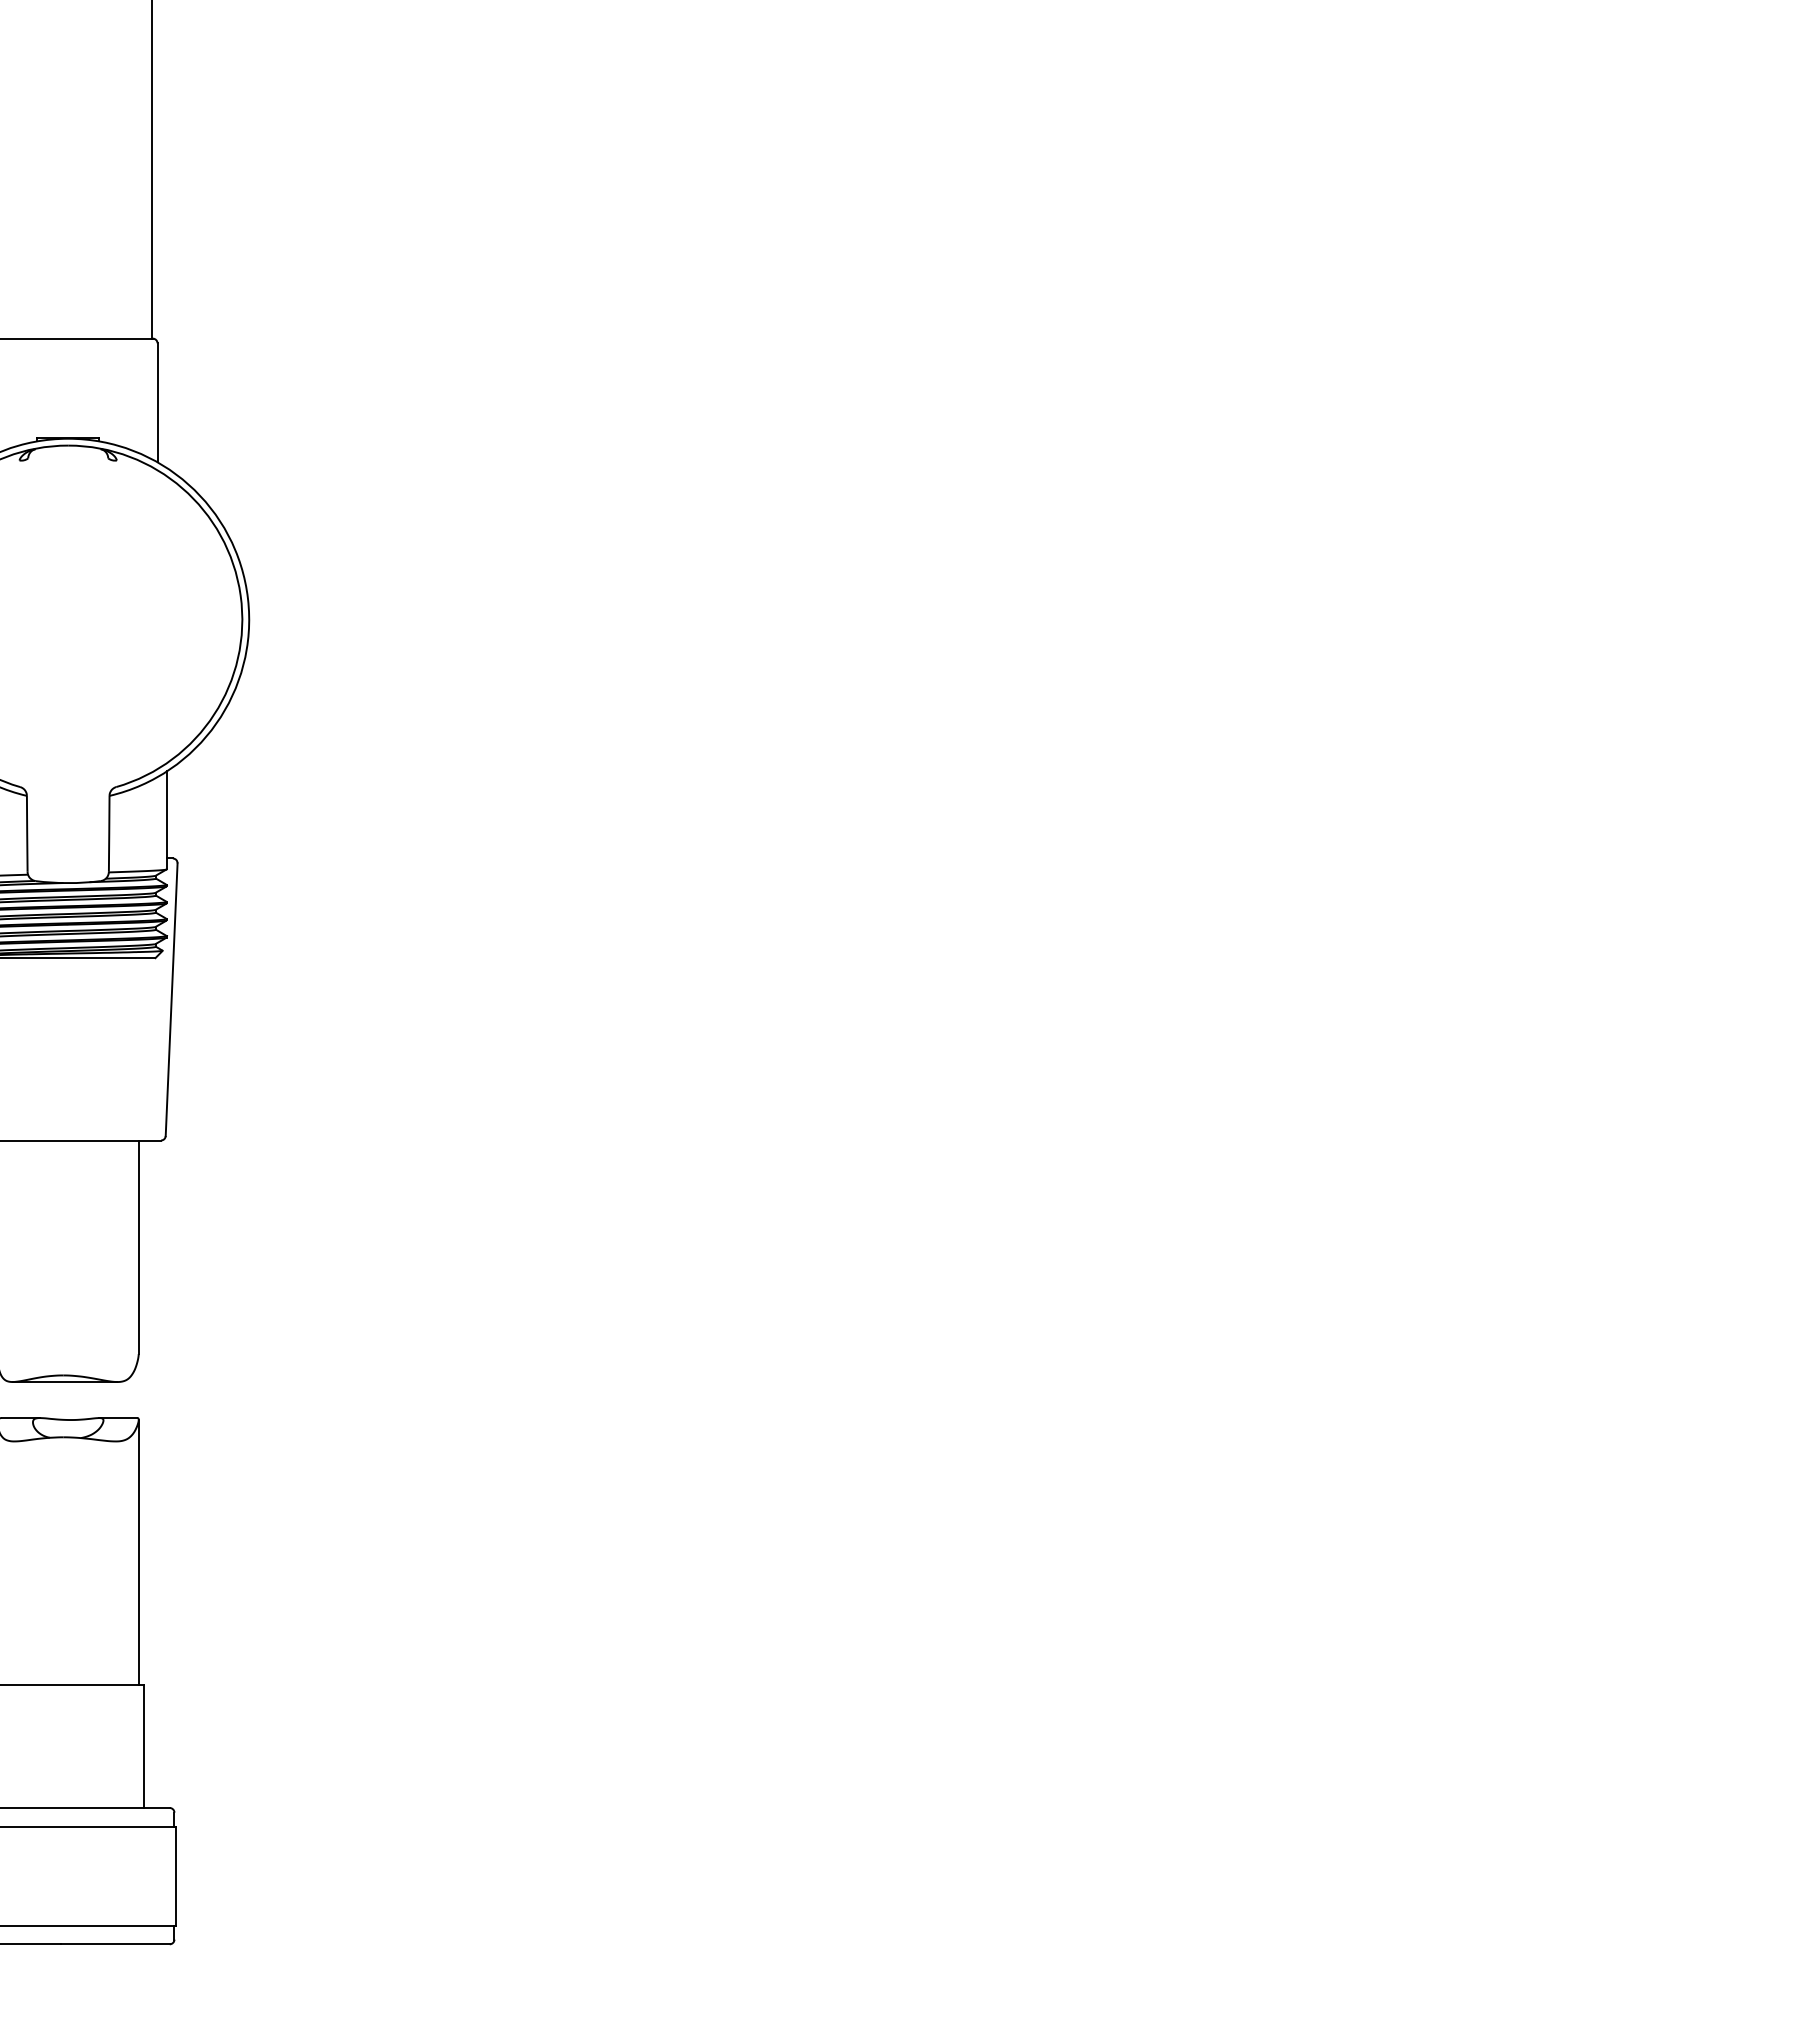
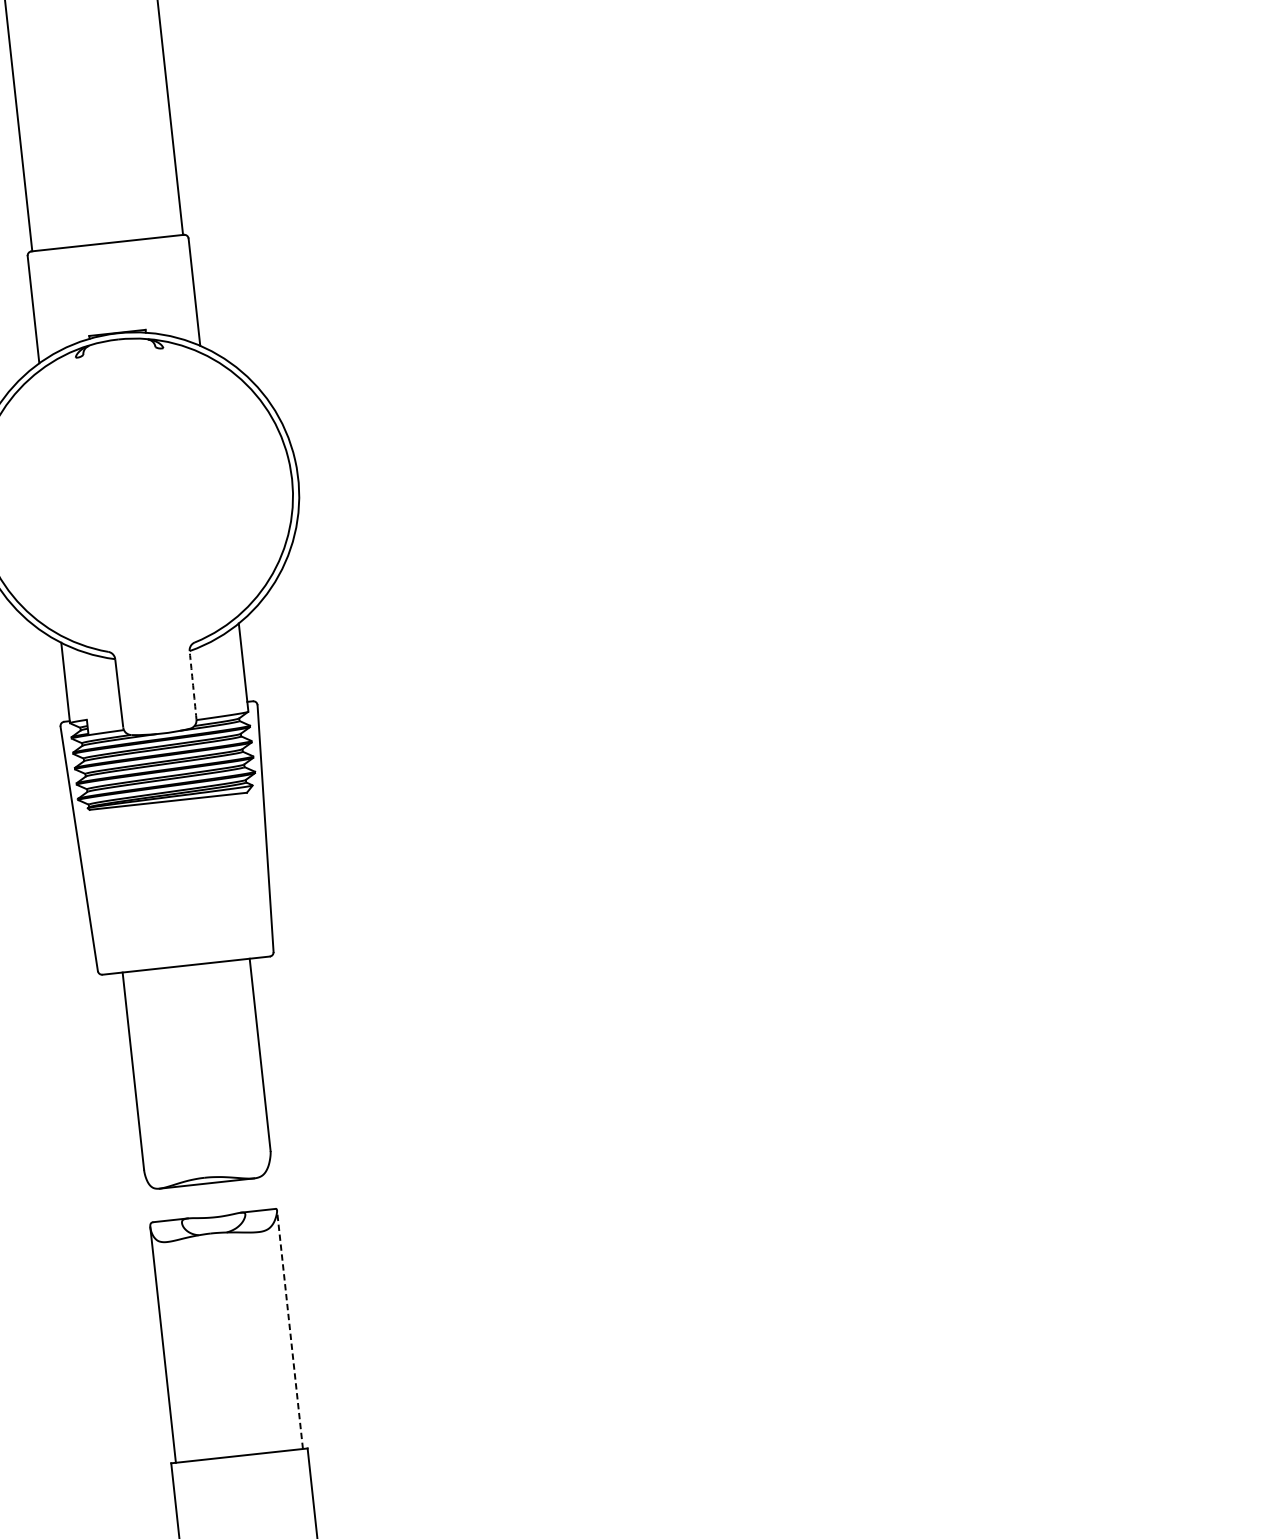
arc: (109, 833) -> (193, 684), solid -> dashed
line: (138, 1551) -> (289, 1329), solid -> dashed

